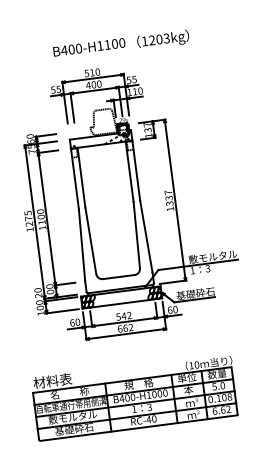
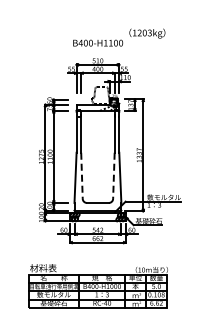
text: (163, 39) -> (147, 33), moved
line: (136, 236) -> (113, 176), solid -> dashed
line: (90, 242) -> (81, 176), solid -> dashed

